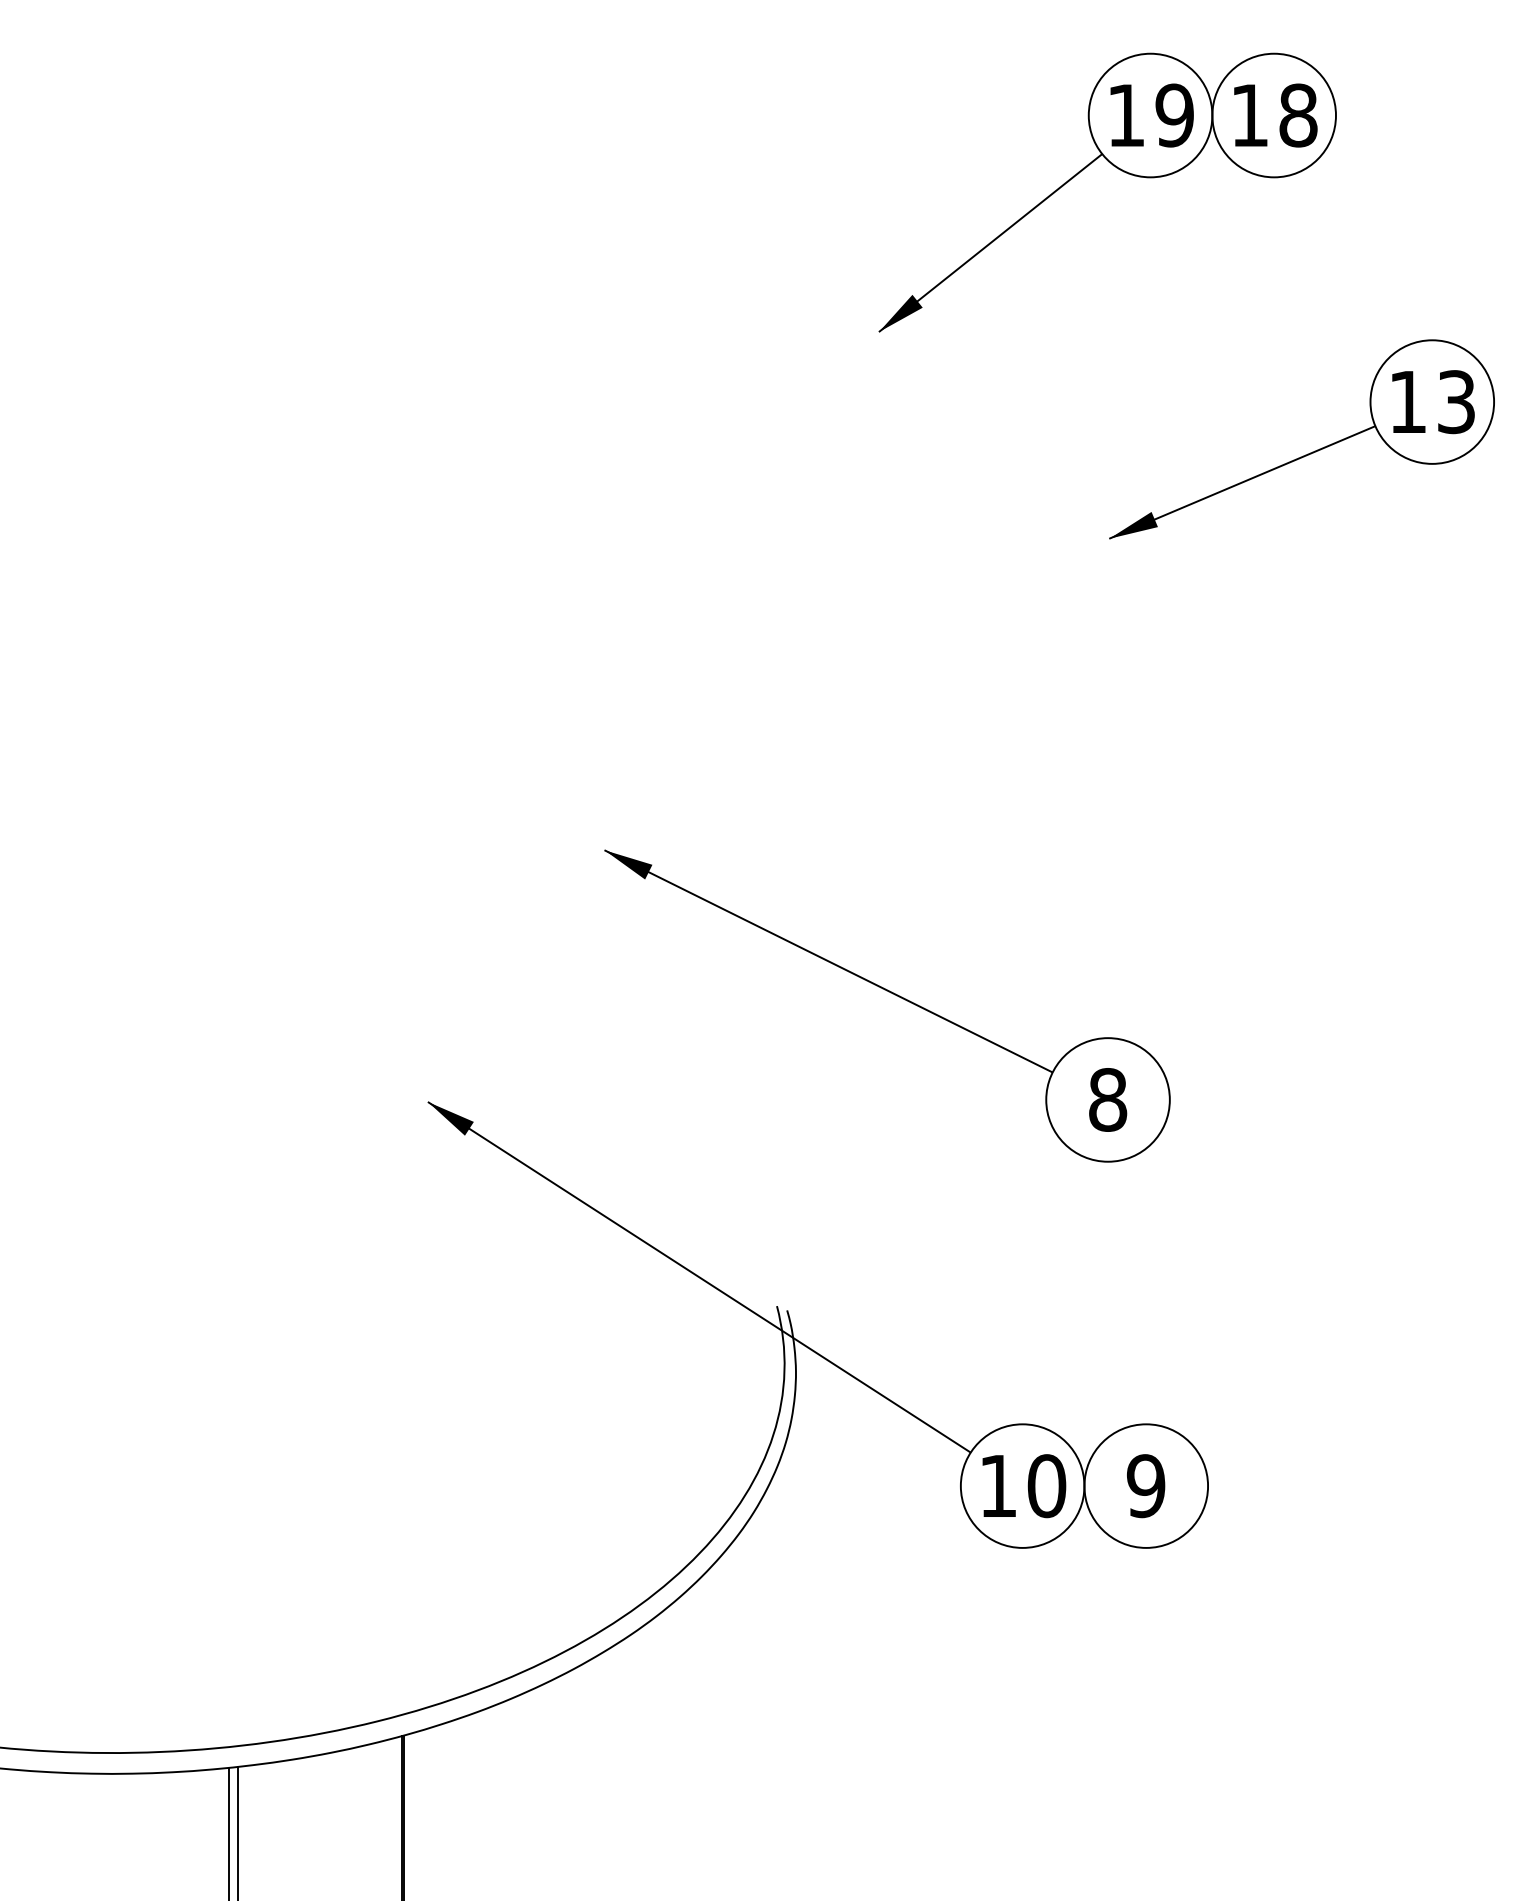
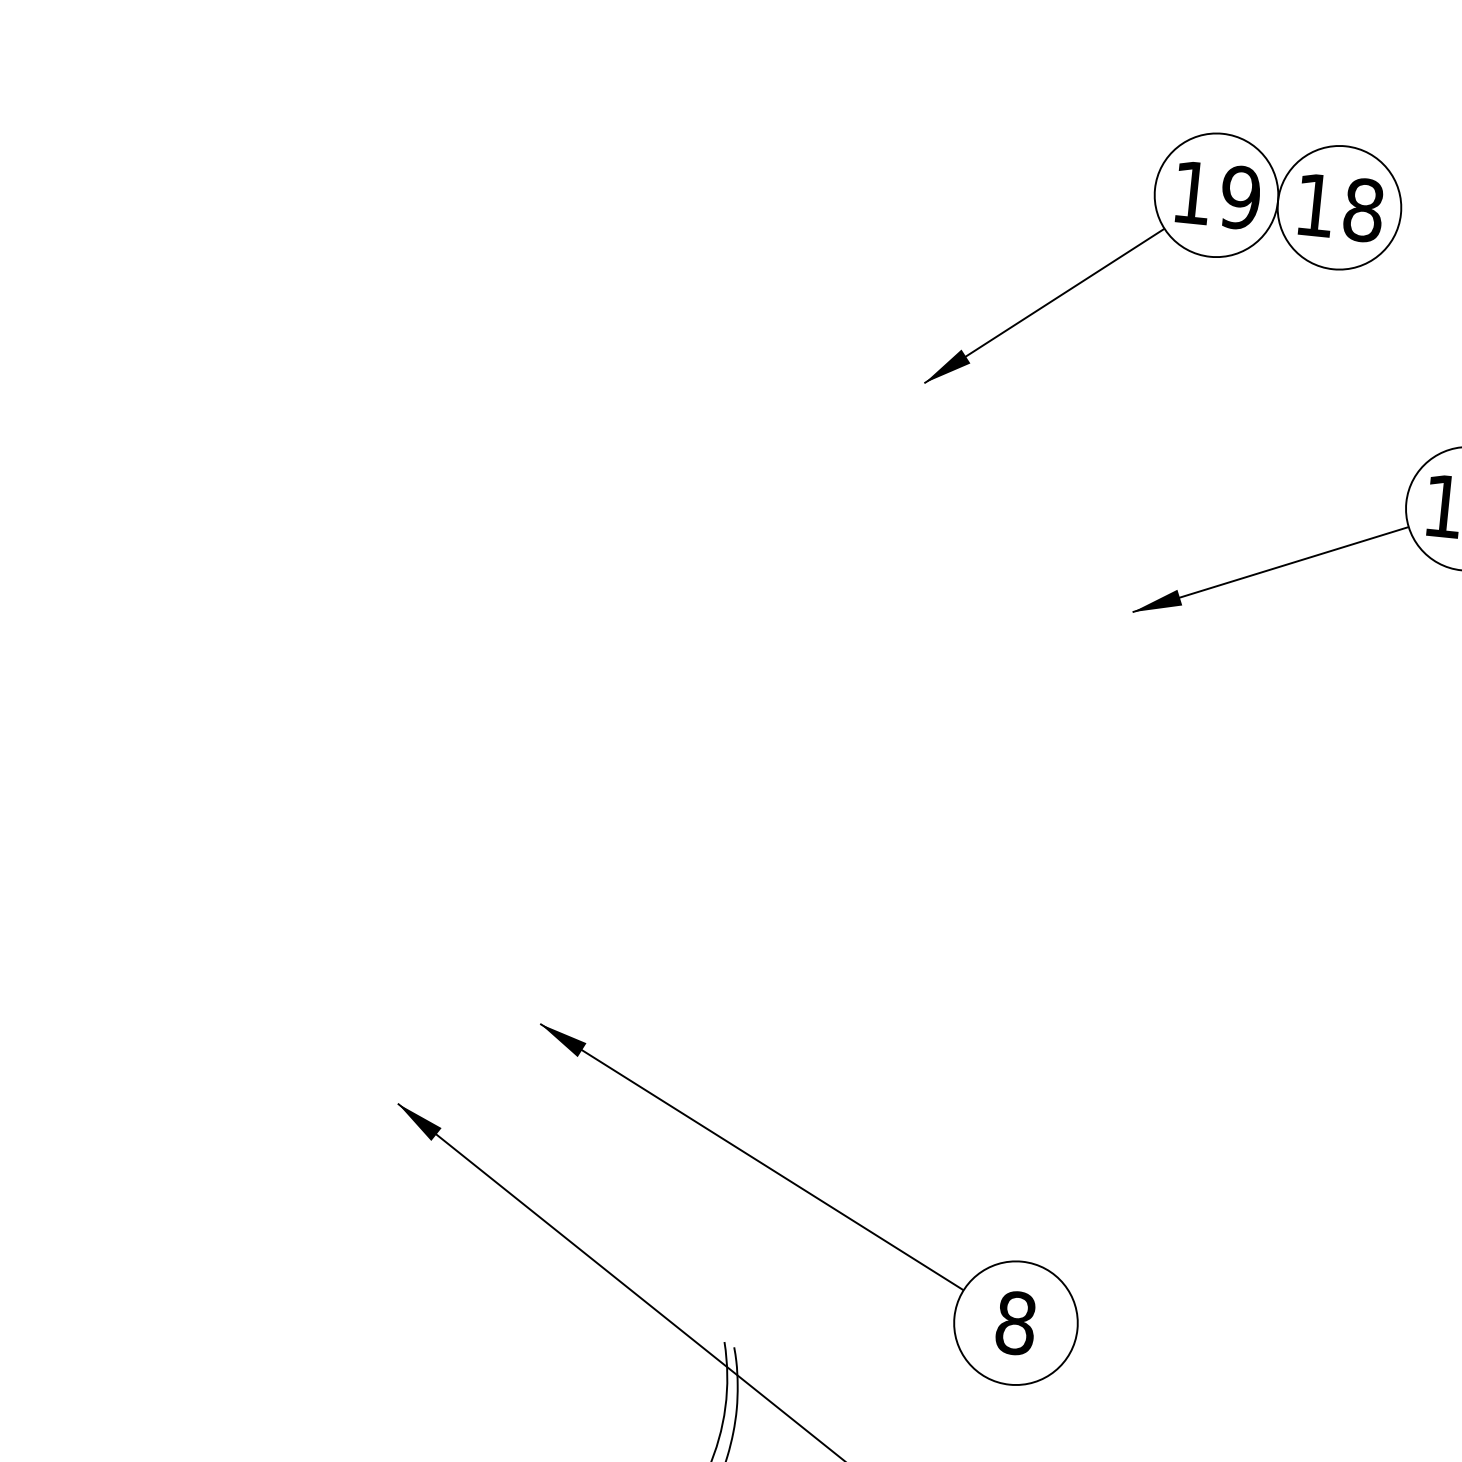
part: (892, 994) -> (812, 1196), moved

